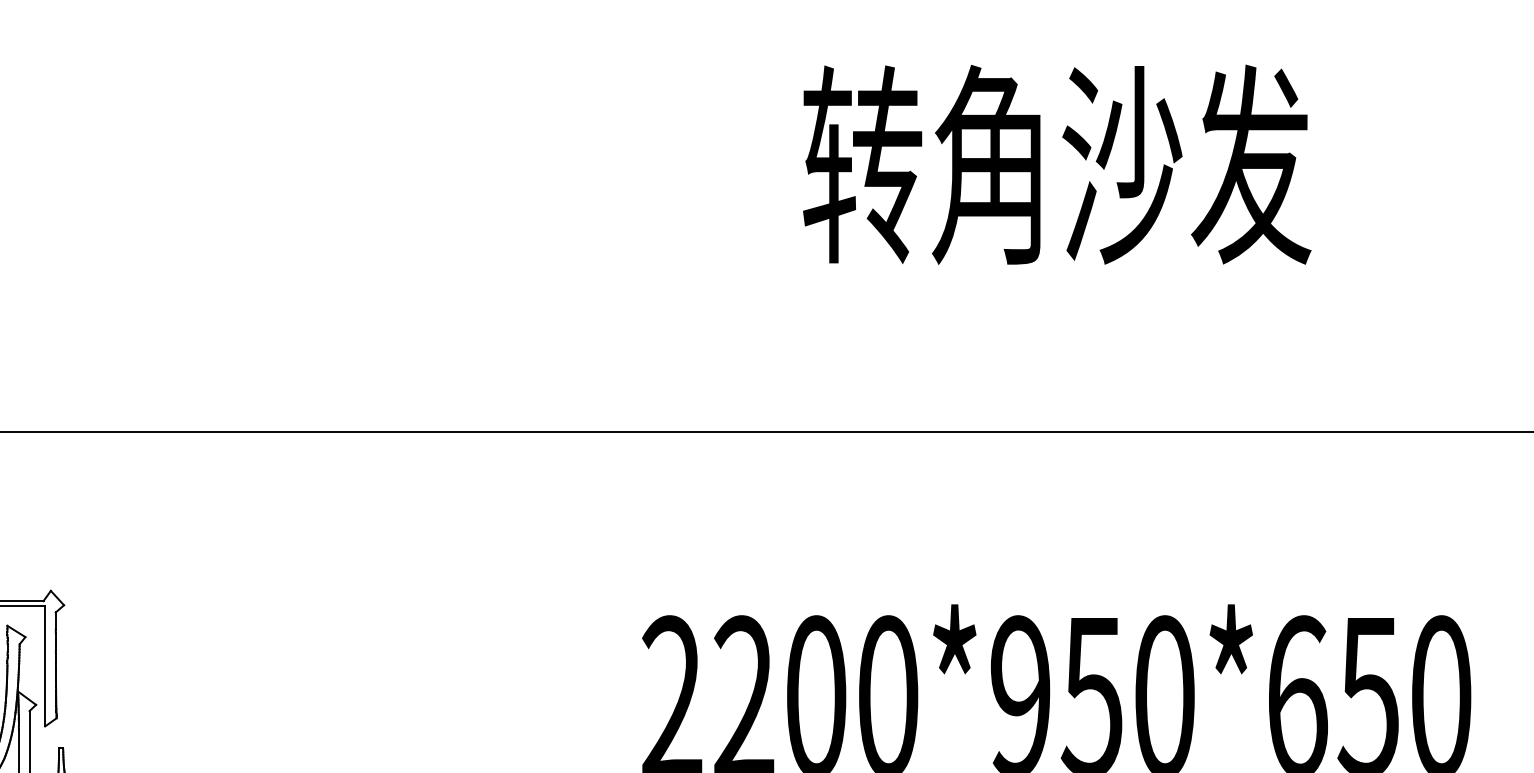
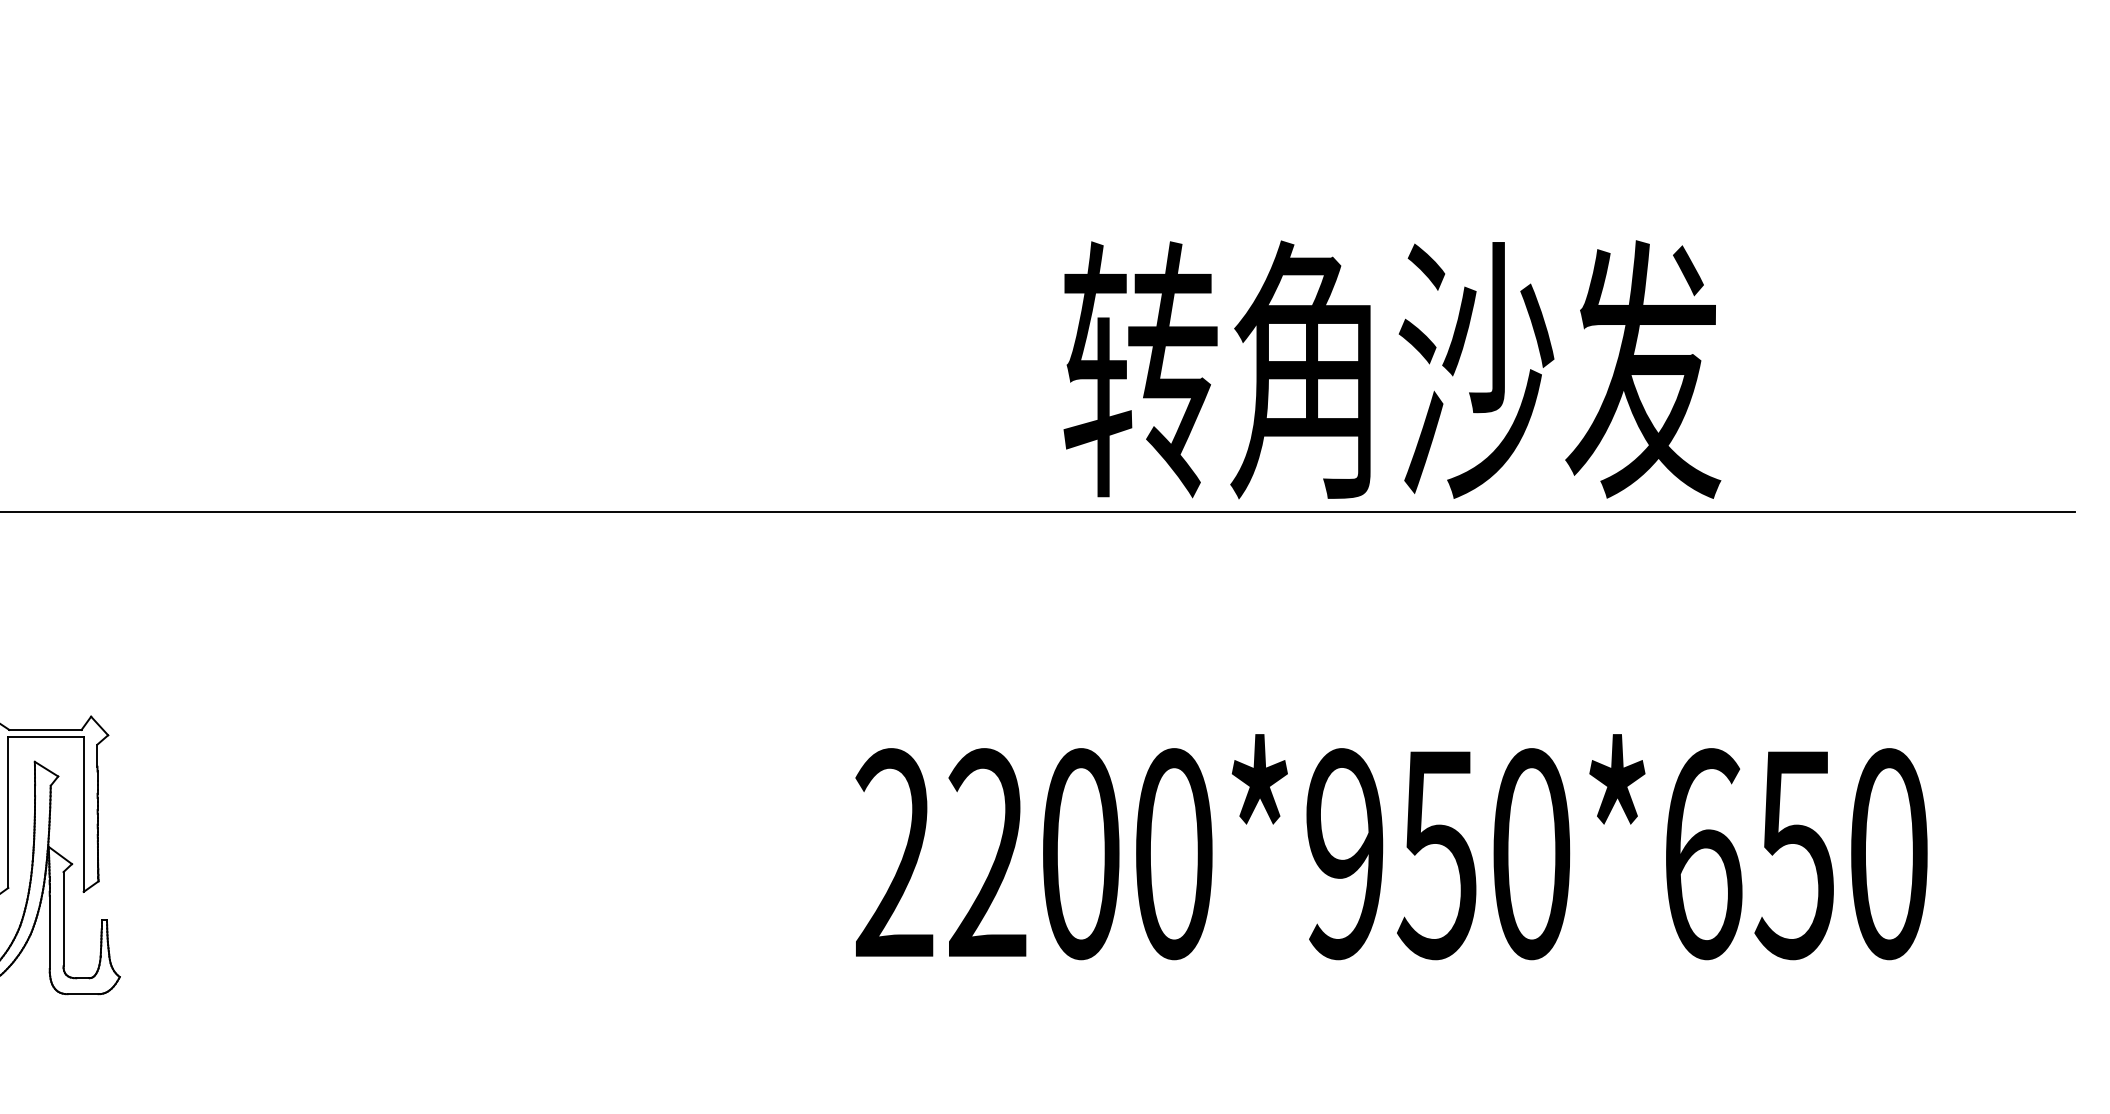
text: (1057, 164) -> (1392, 369), moved

